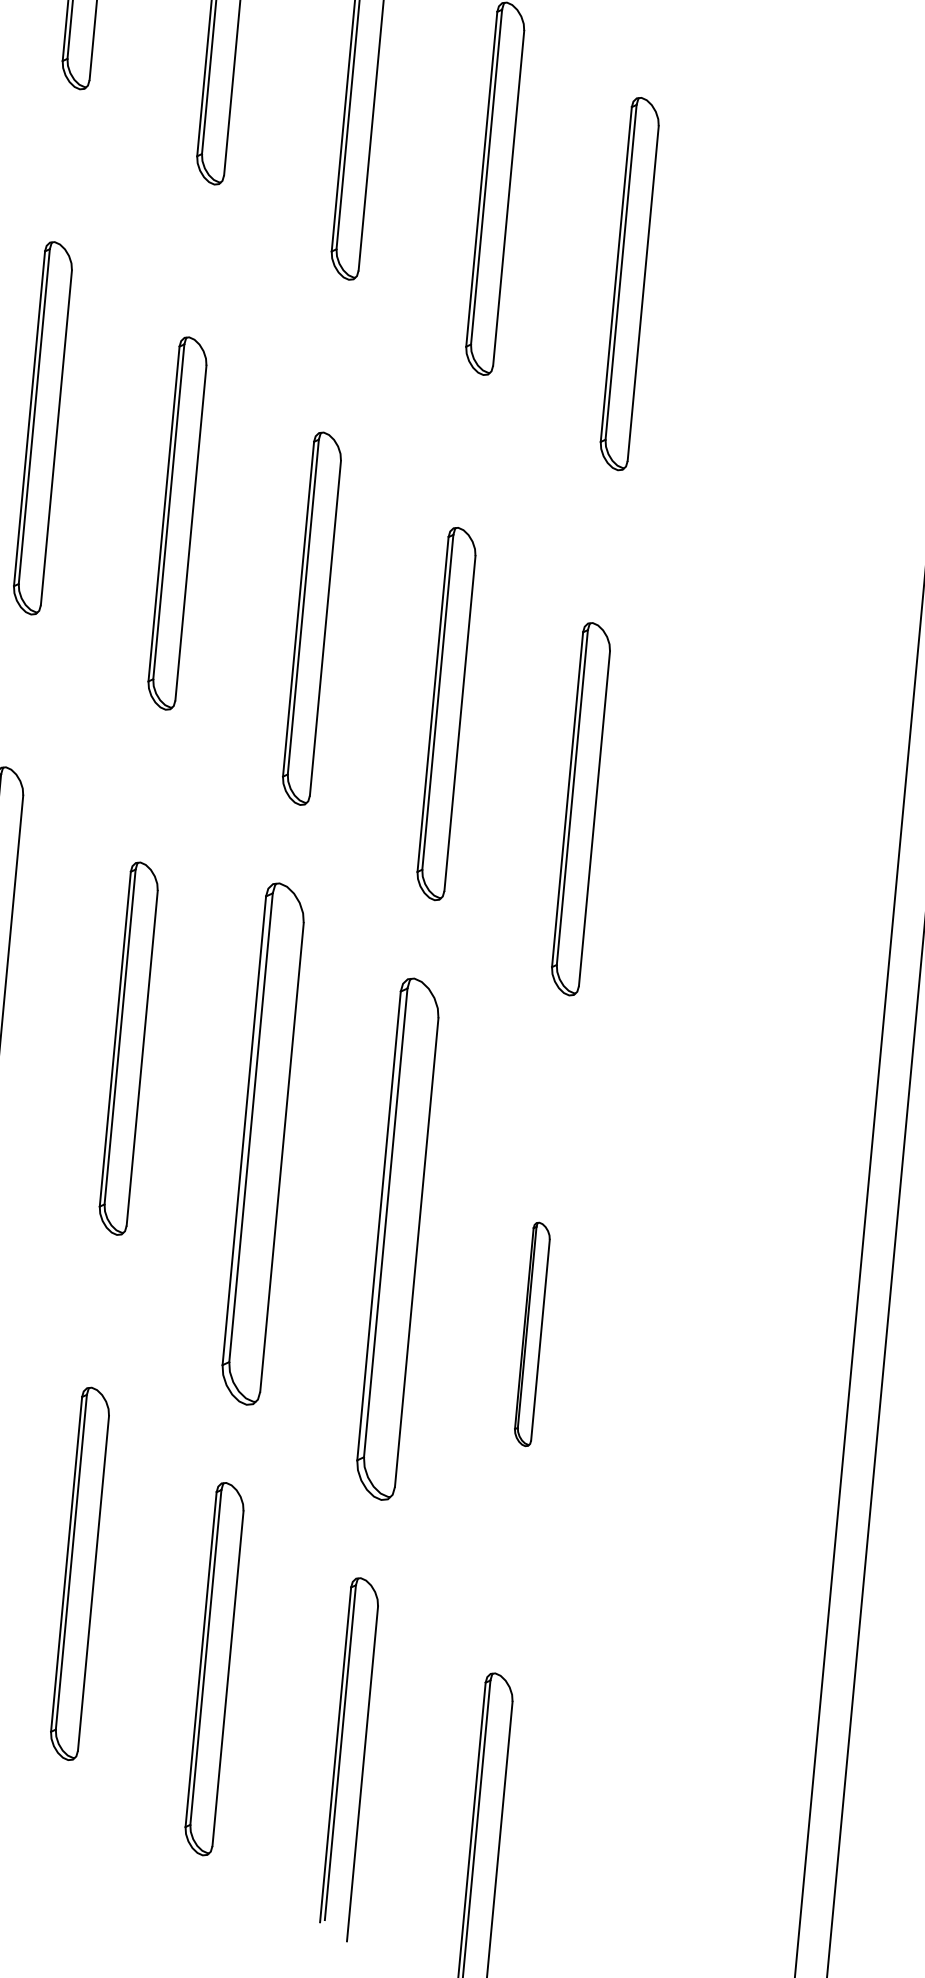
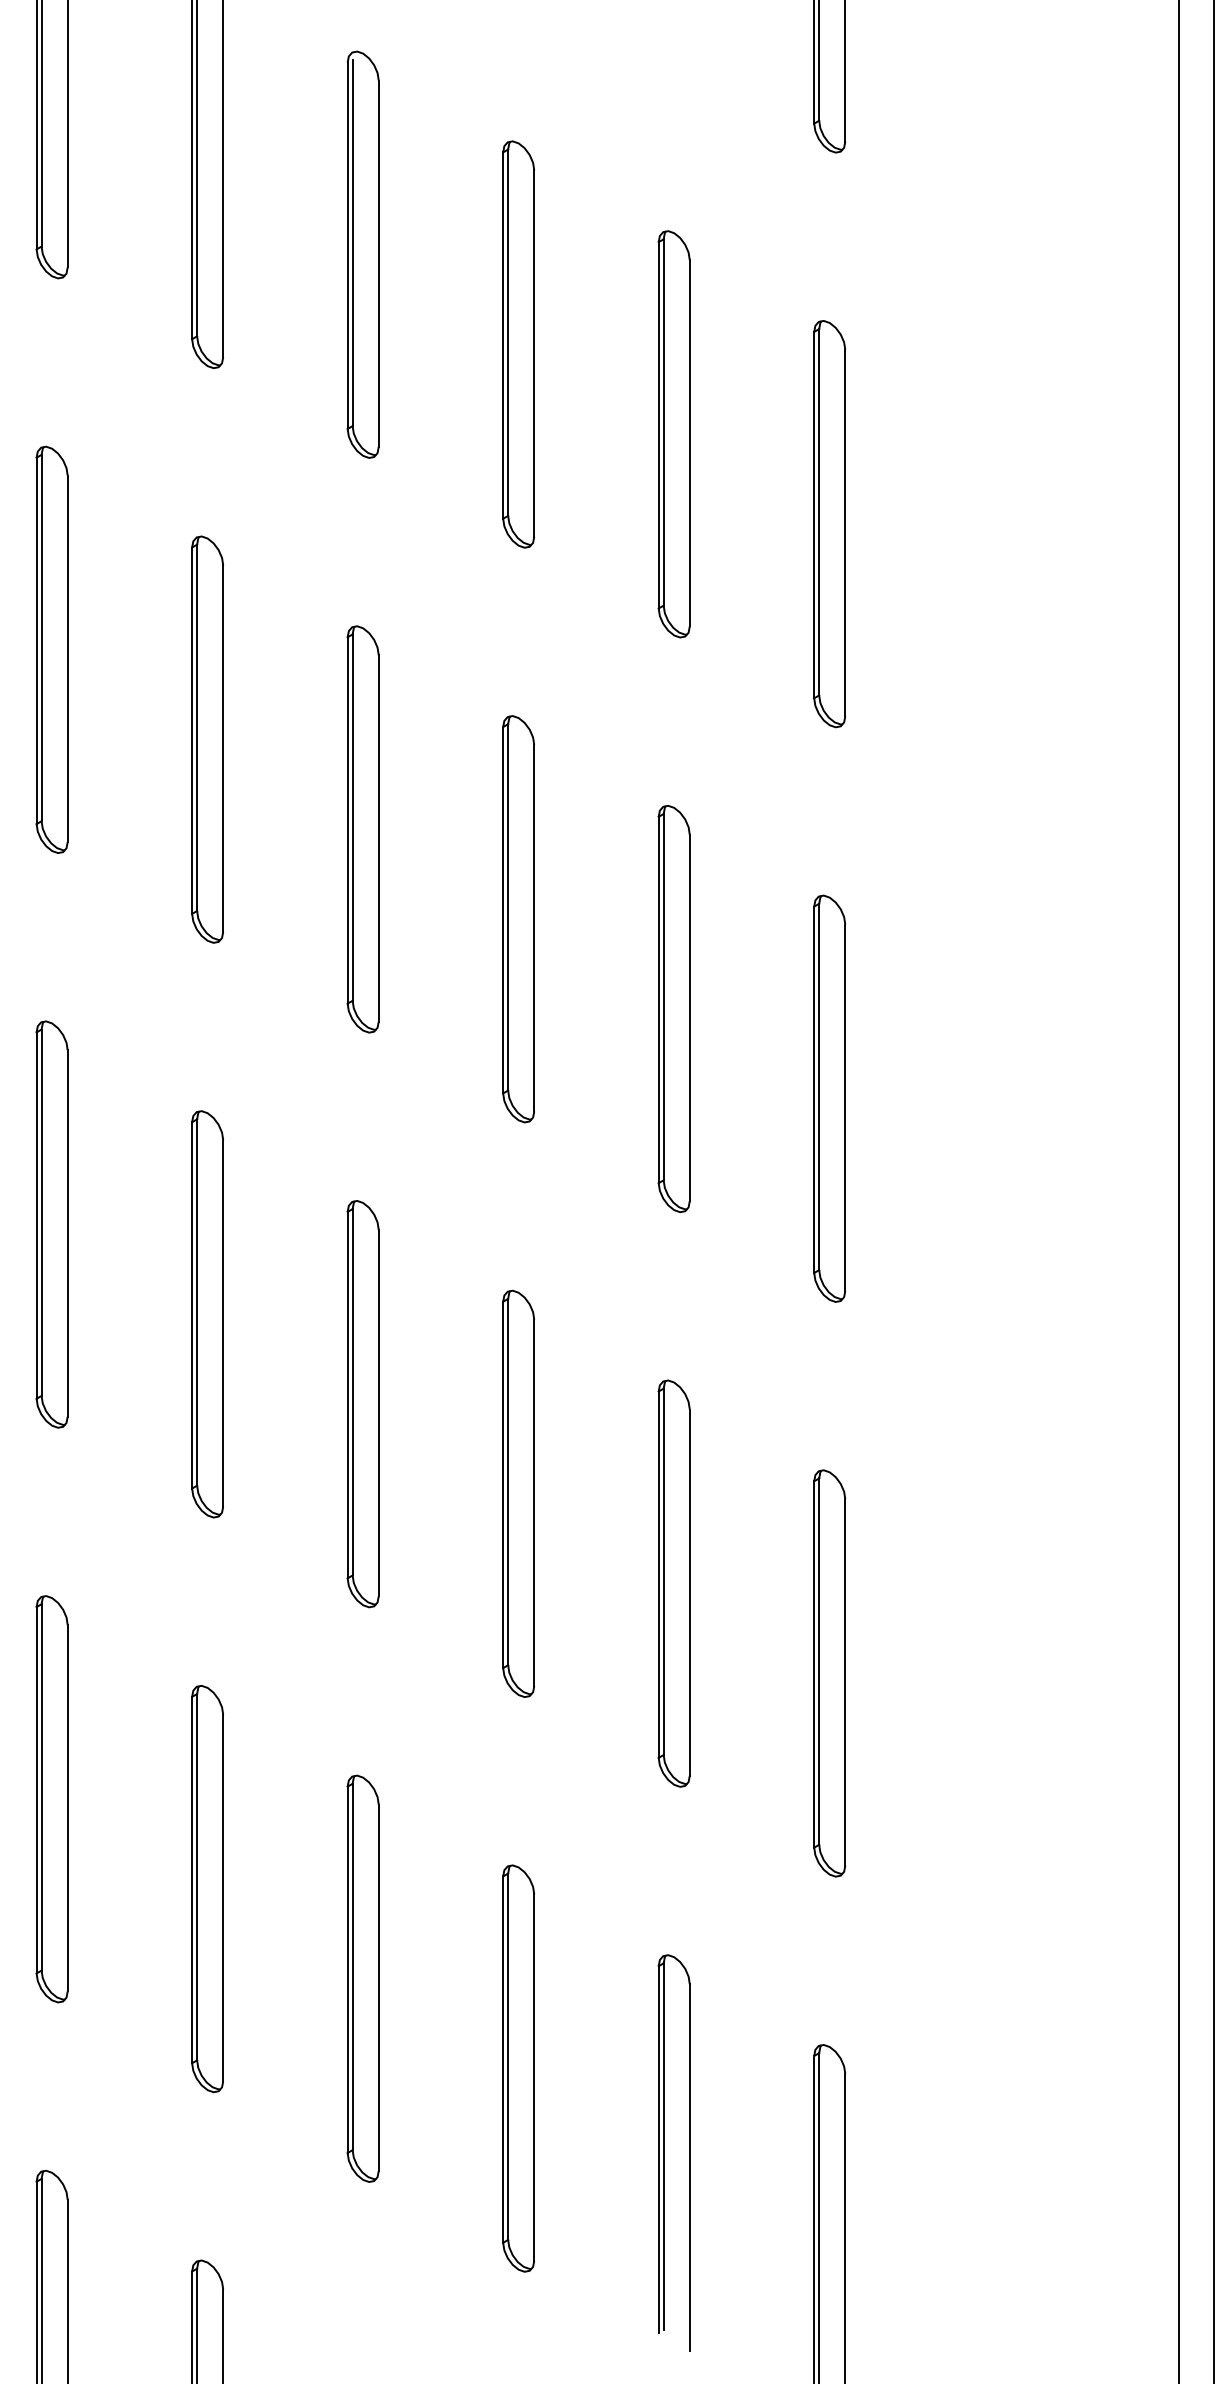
part: (263, 1143) -> (518, 1493), size x0.71
part: (397, 1238) -> (673, 1583), size x0.71
part: (532, 1334) -> (829, 1673), size x1.67

